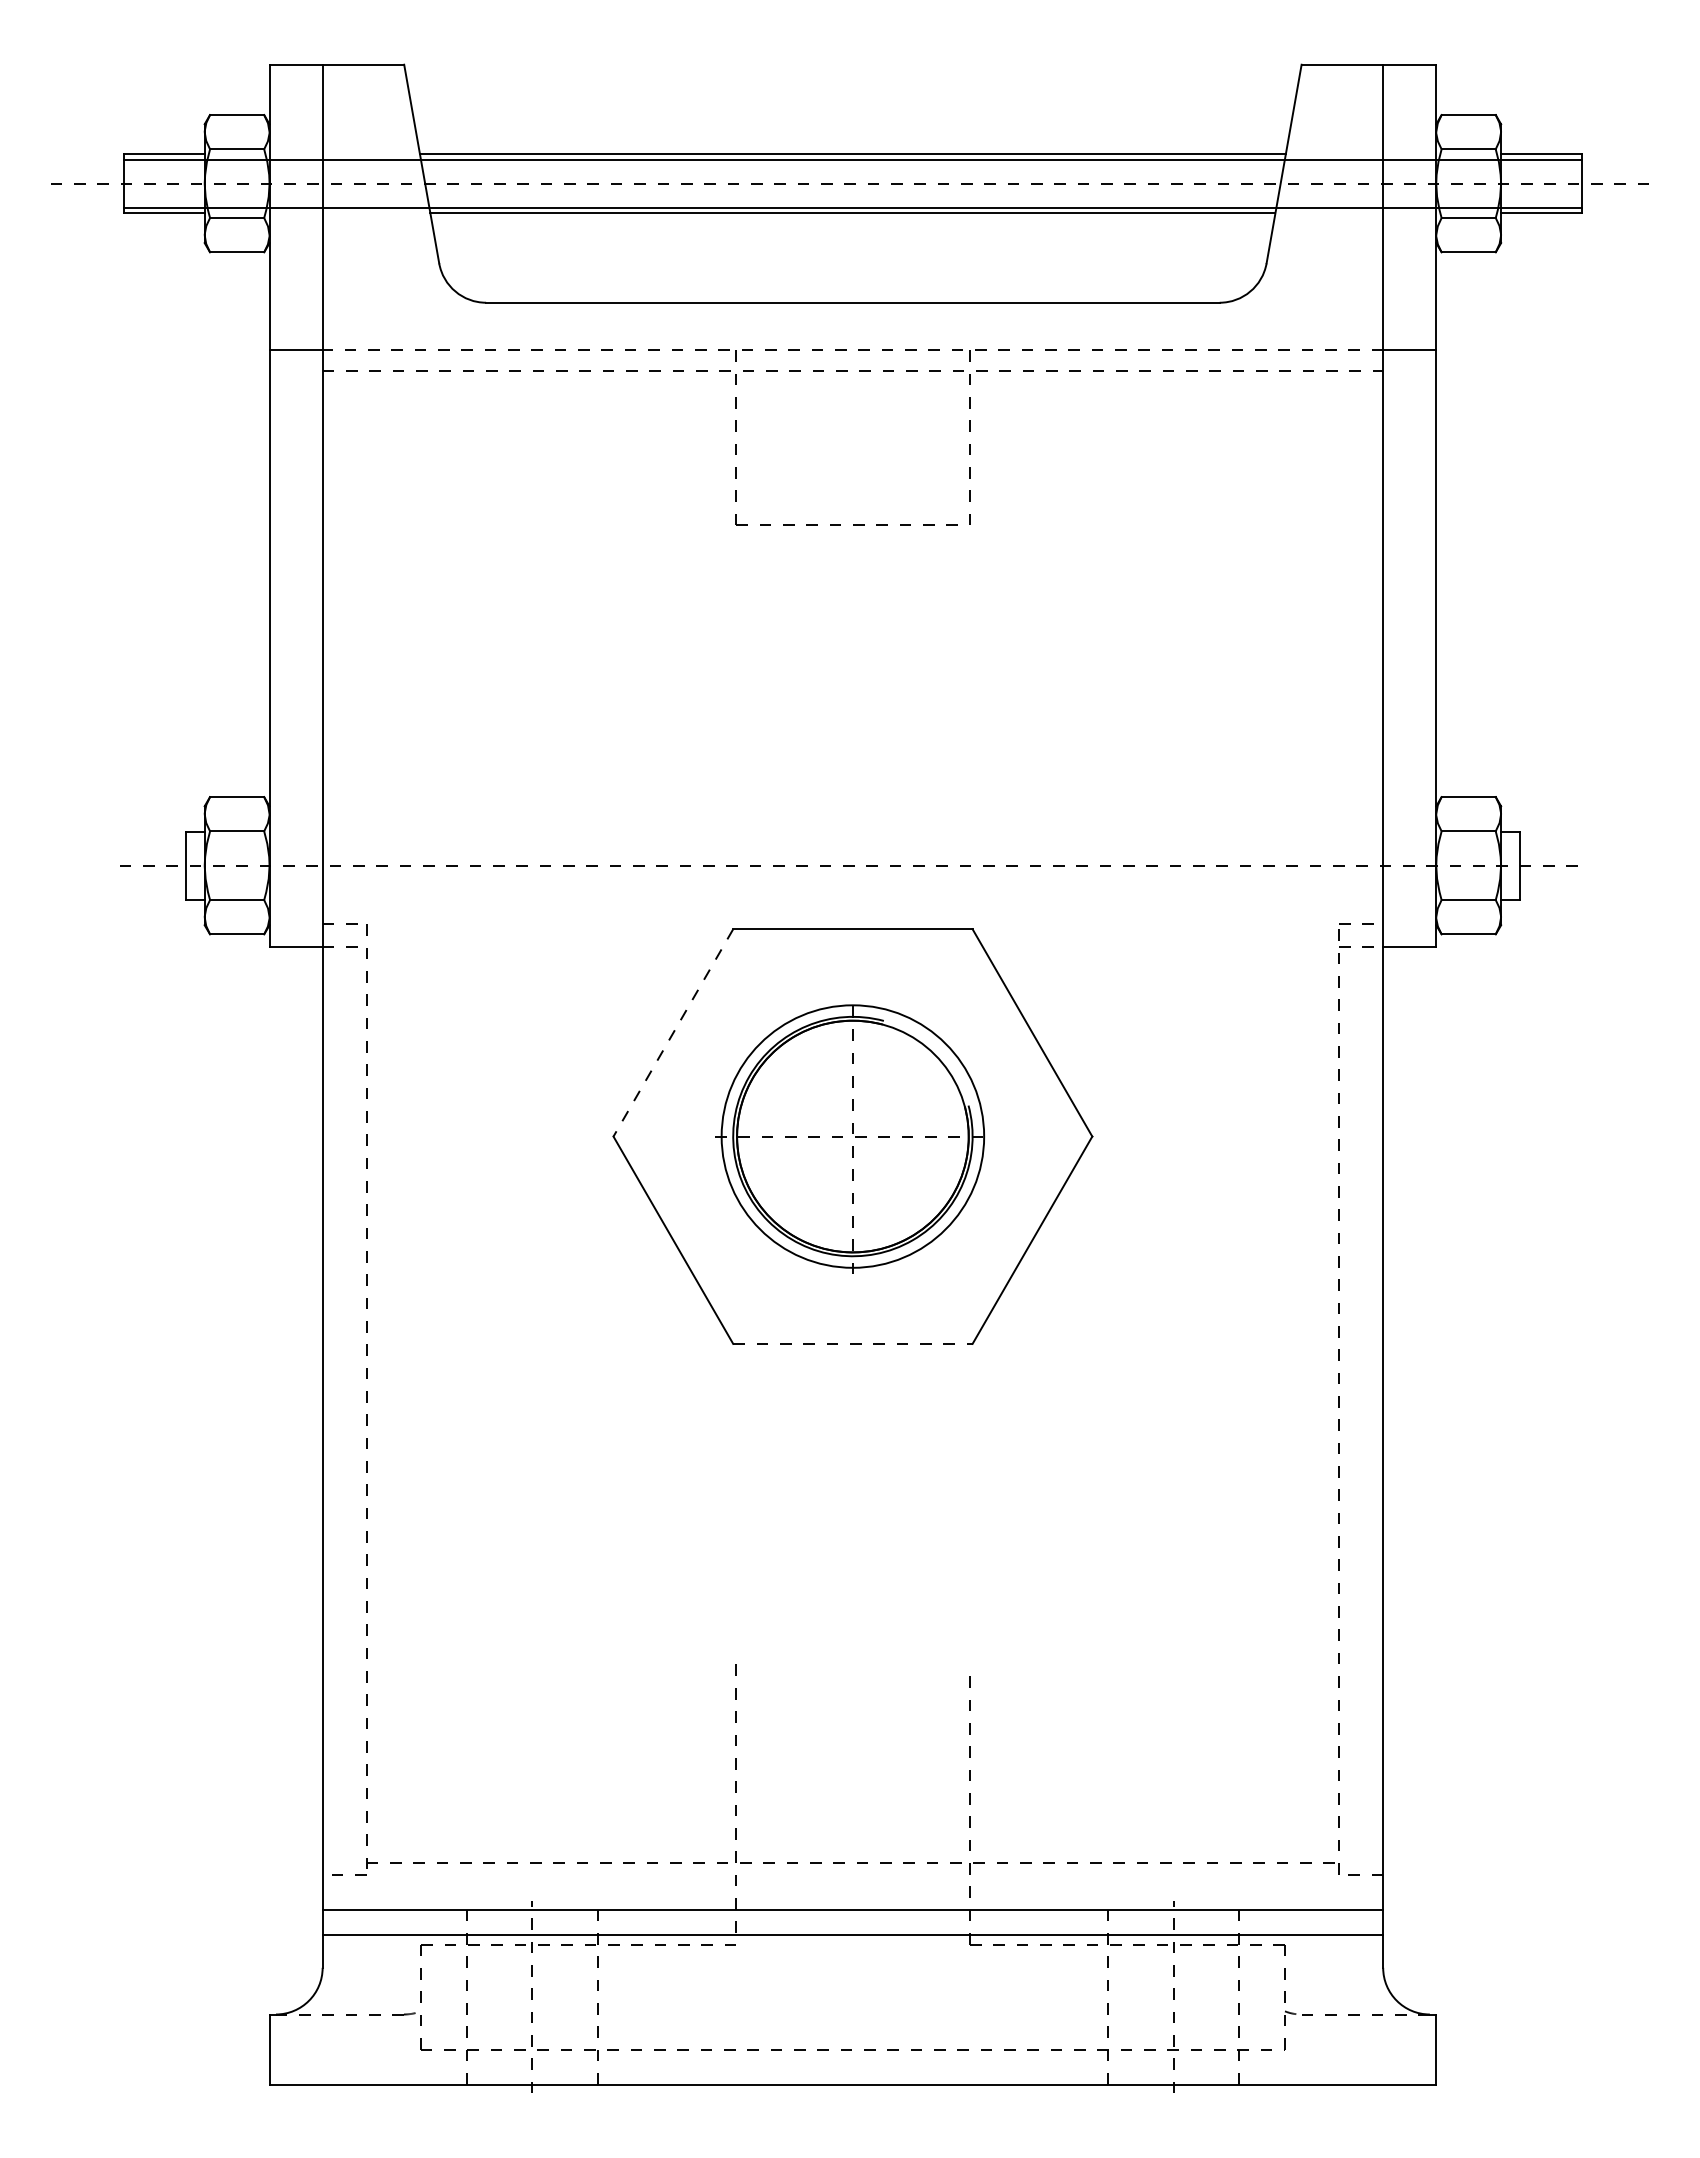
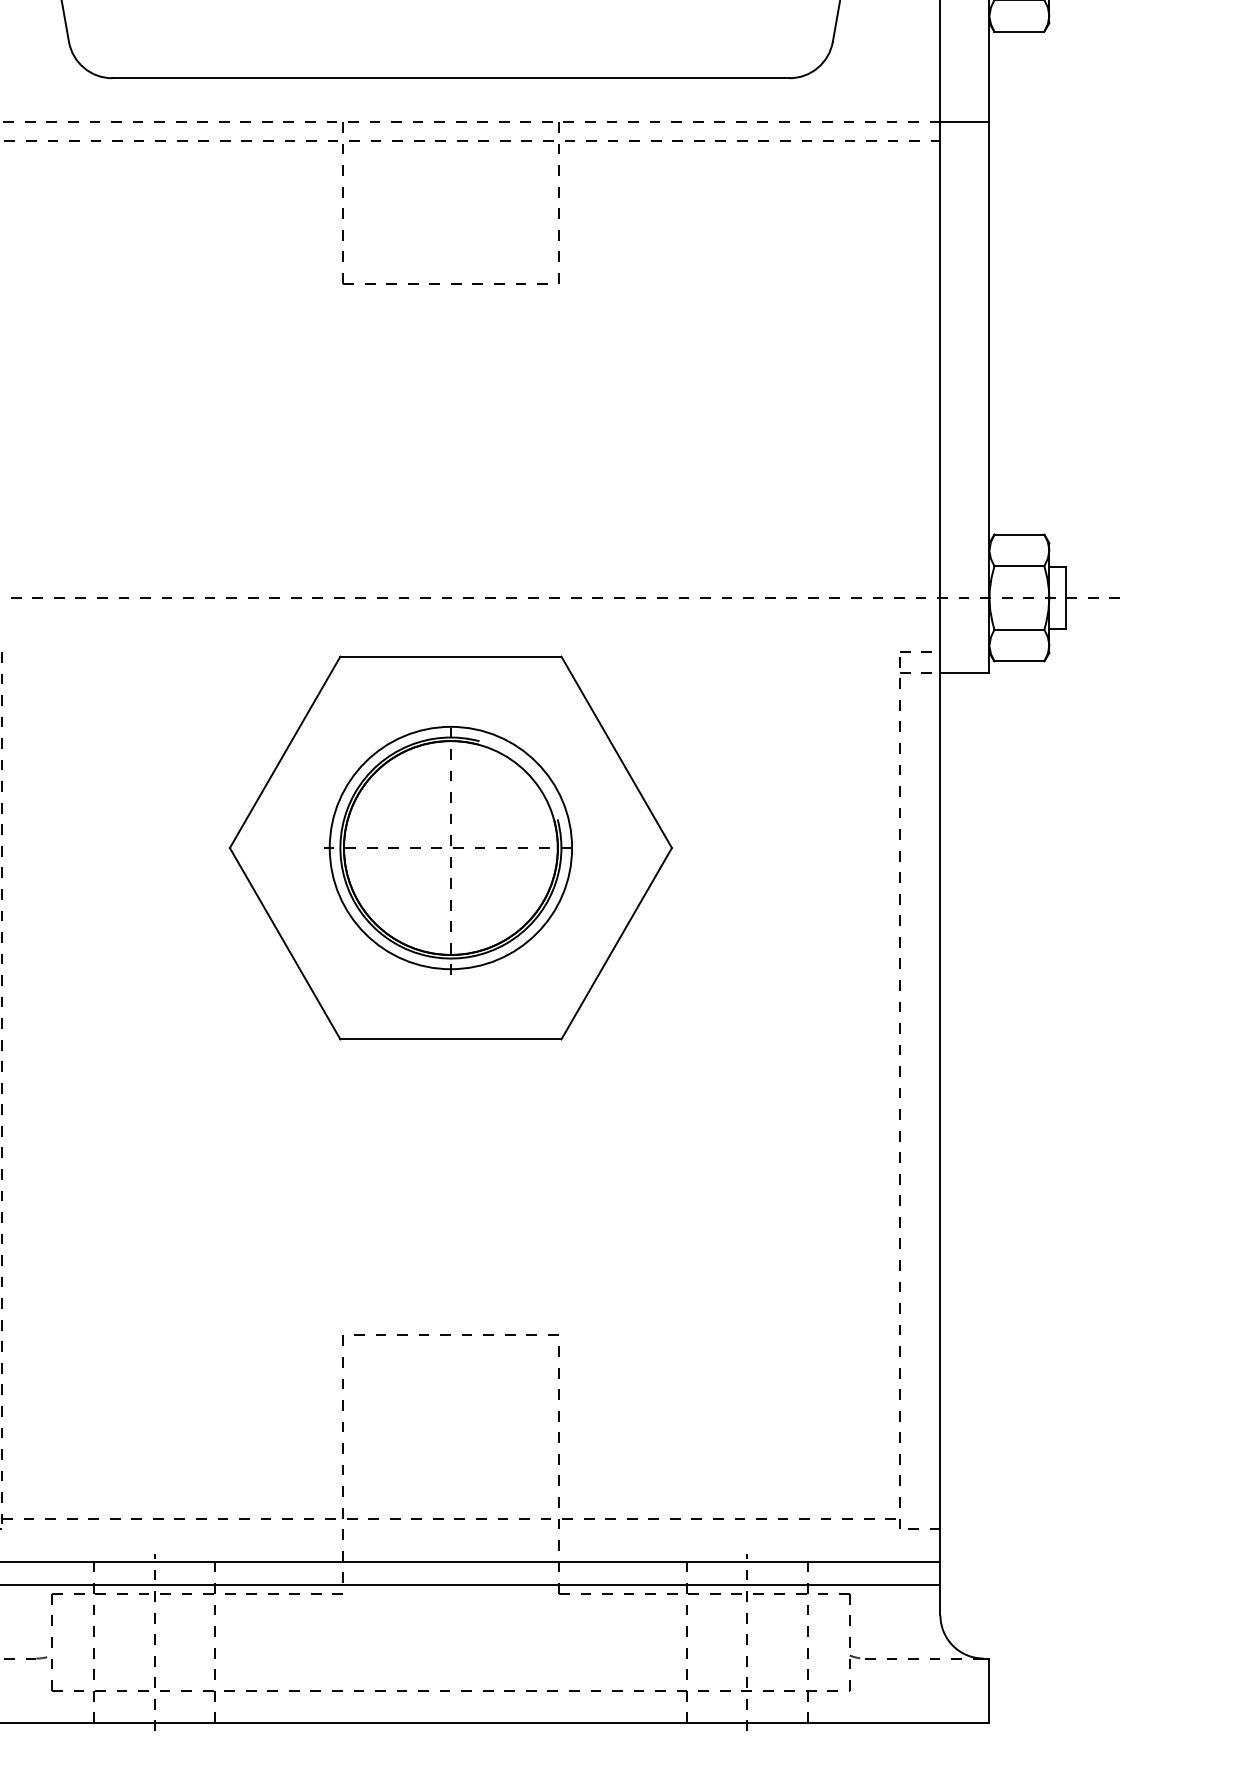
line: (673, 1032) -> (285, 751), dashed -> solid
line: (852, 1343) -> (450, 1039), dashed -> solid
line: (852, 1663) -> (450, 1334), added

